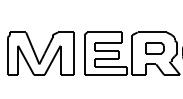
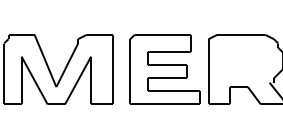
part: (154, 48) -> (244, 61), removed

